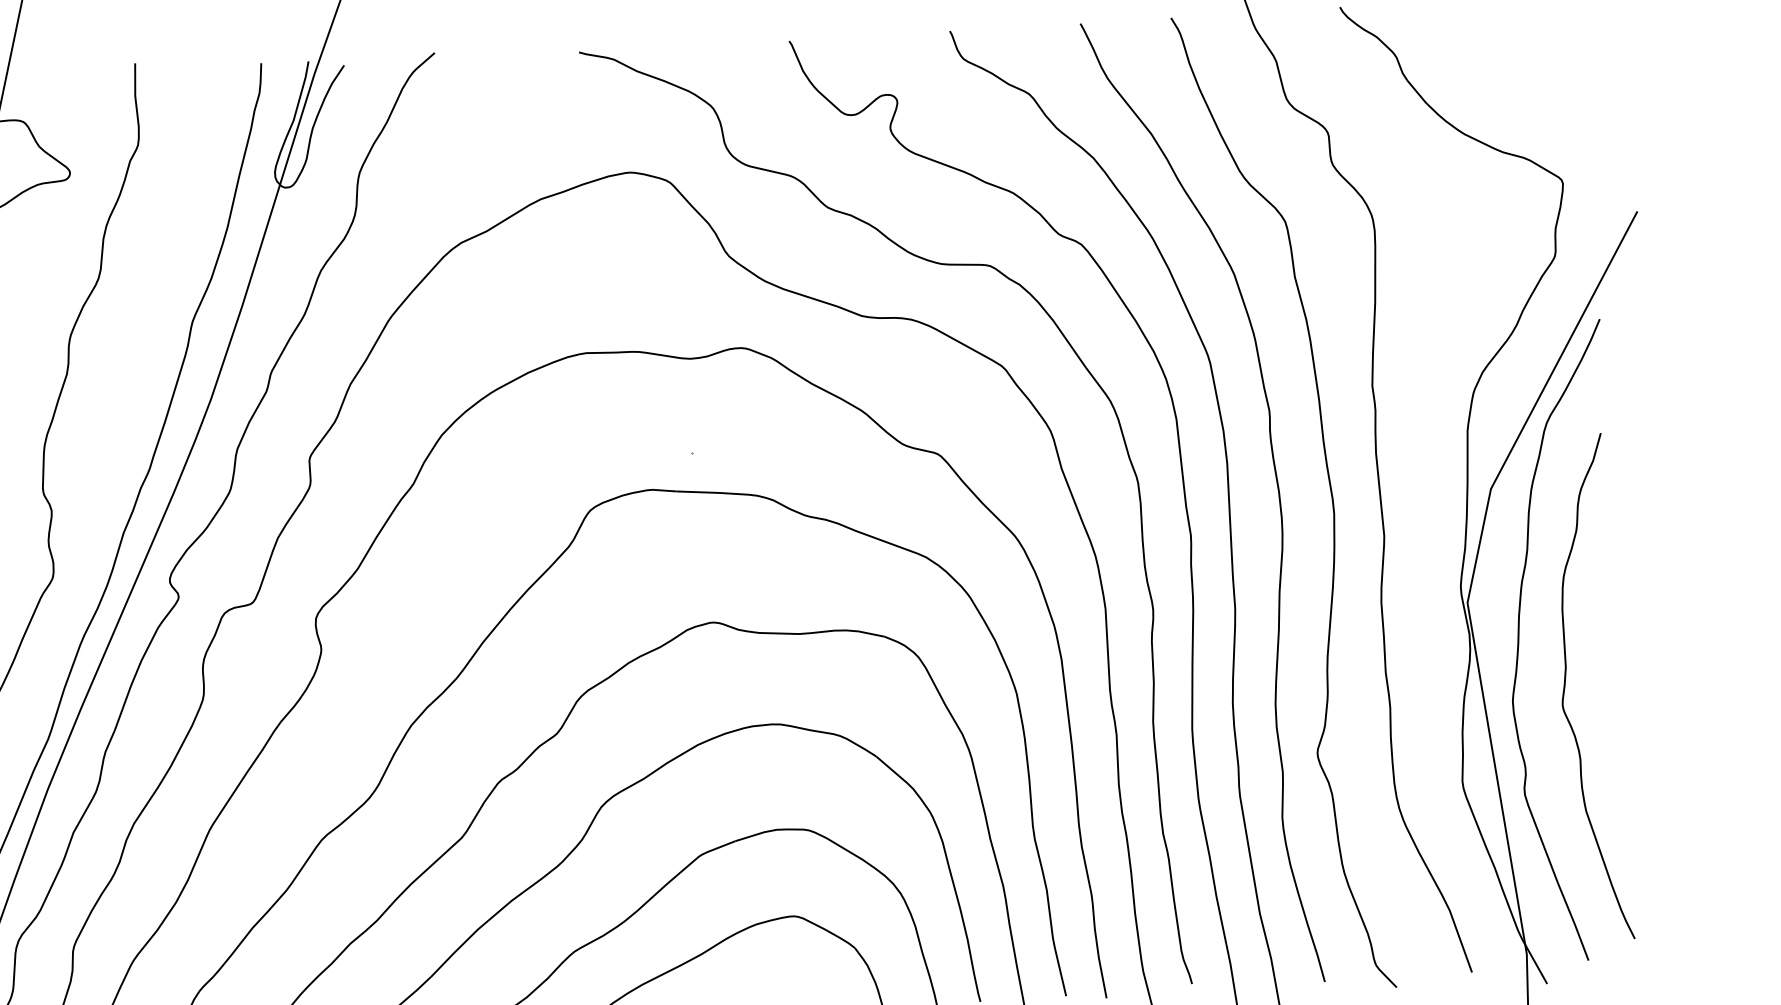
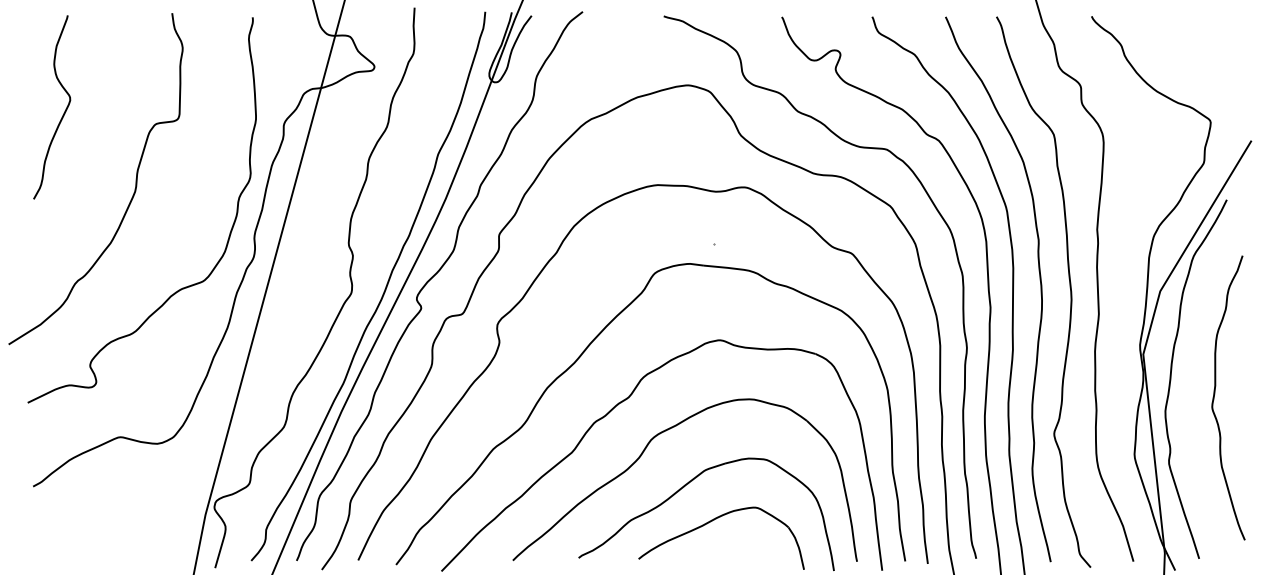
curve: (1567, 682) -> (1215, 394), moved

